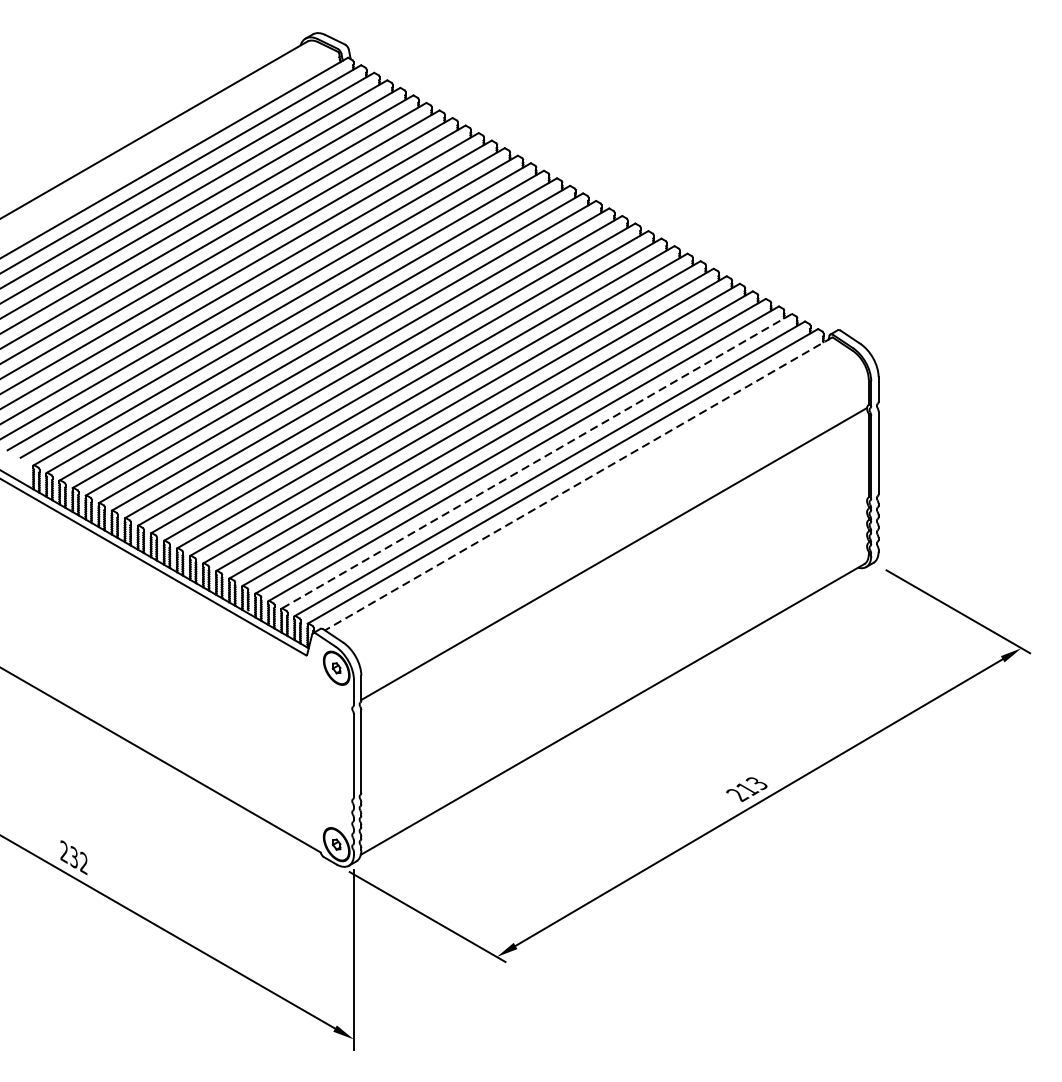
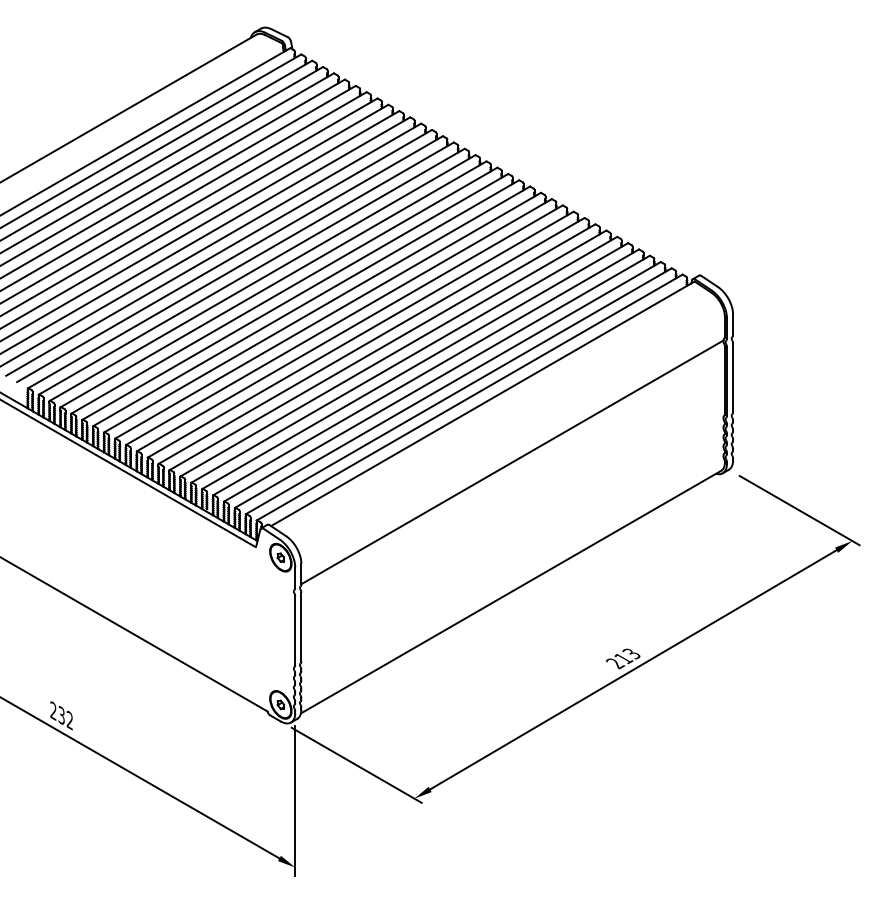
line: (536, 461) -> (447, 385), dashed -> solid
line: (578, 484) -> (482, 404), dashed -> solid

